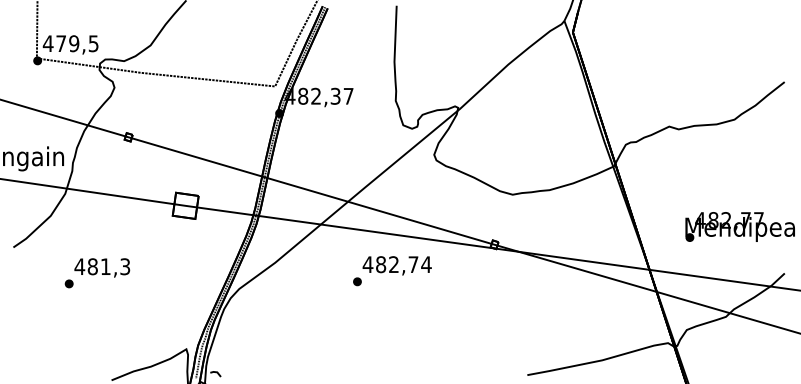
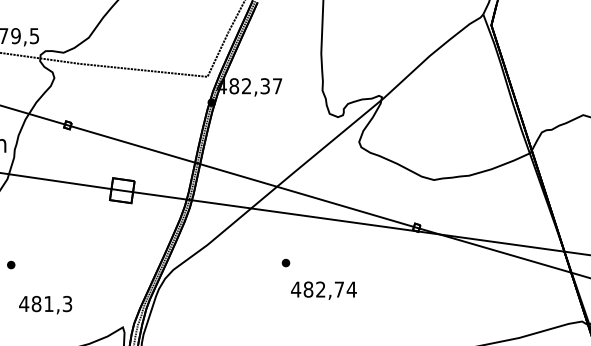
text: (396, 265) -> (323, 290), moved
text: (102, 267) -> (45, 304), moved

